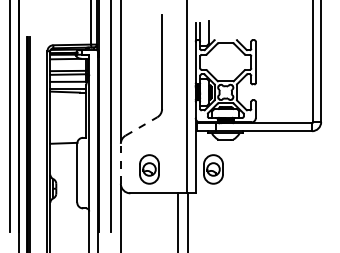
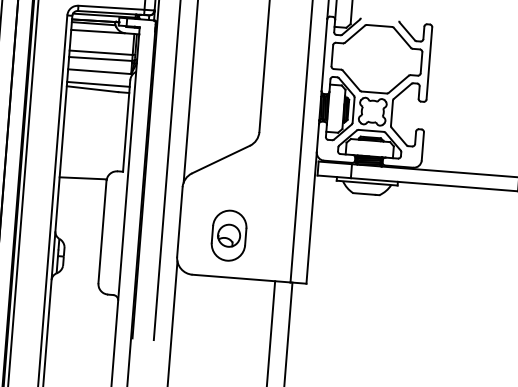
line: (141, 126) -> (221, 159), dashed -> solid
line: (120, 163) -> (179, 221), dashed -> solid
part: (213, 169) -> (340, 244), removed

